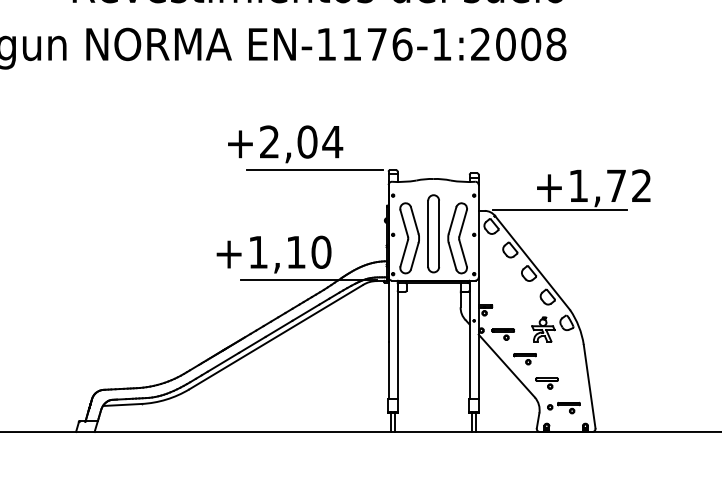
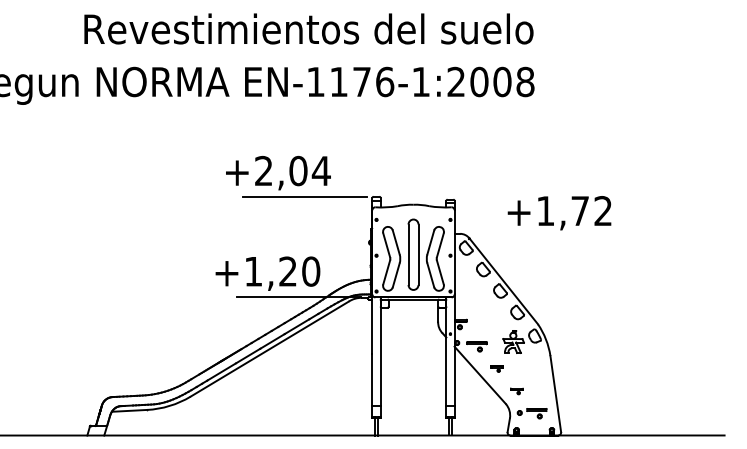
line: (559, 210) -> (528, 233), removed
text: (295, 252) -> (287, 271), +1,10 -> +1,20
part: (524, 358) -> (496, 368), size x0.6
part: (546, 383) -> (516, 391), size x0.6

